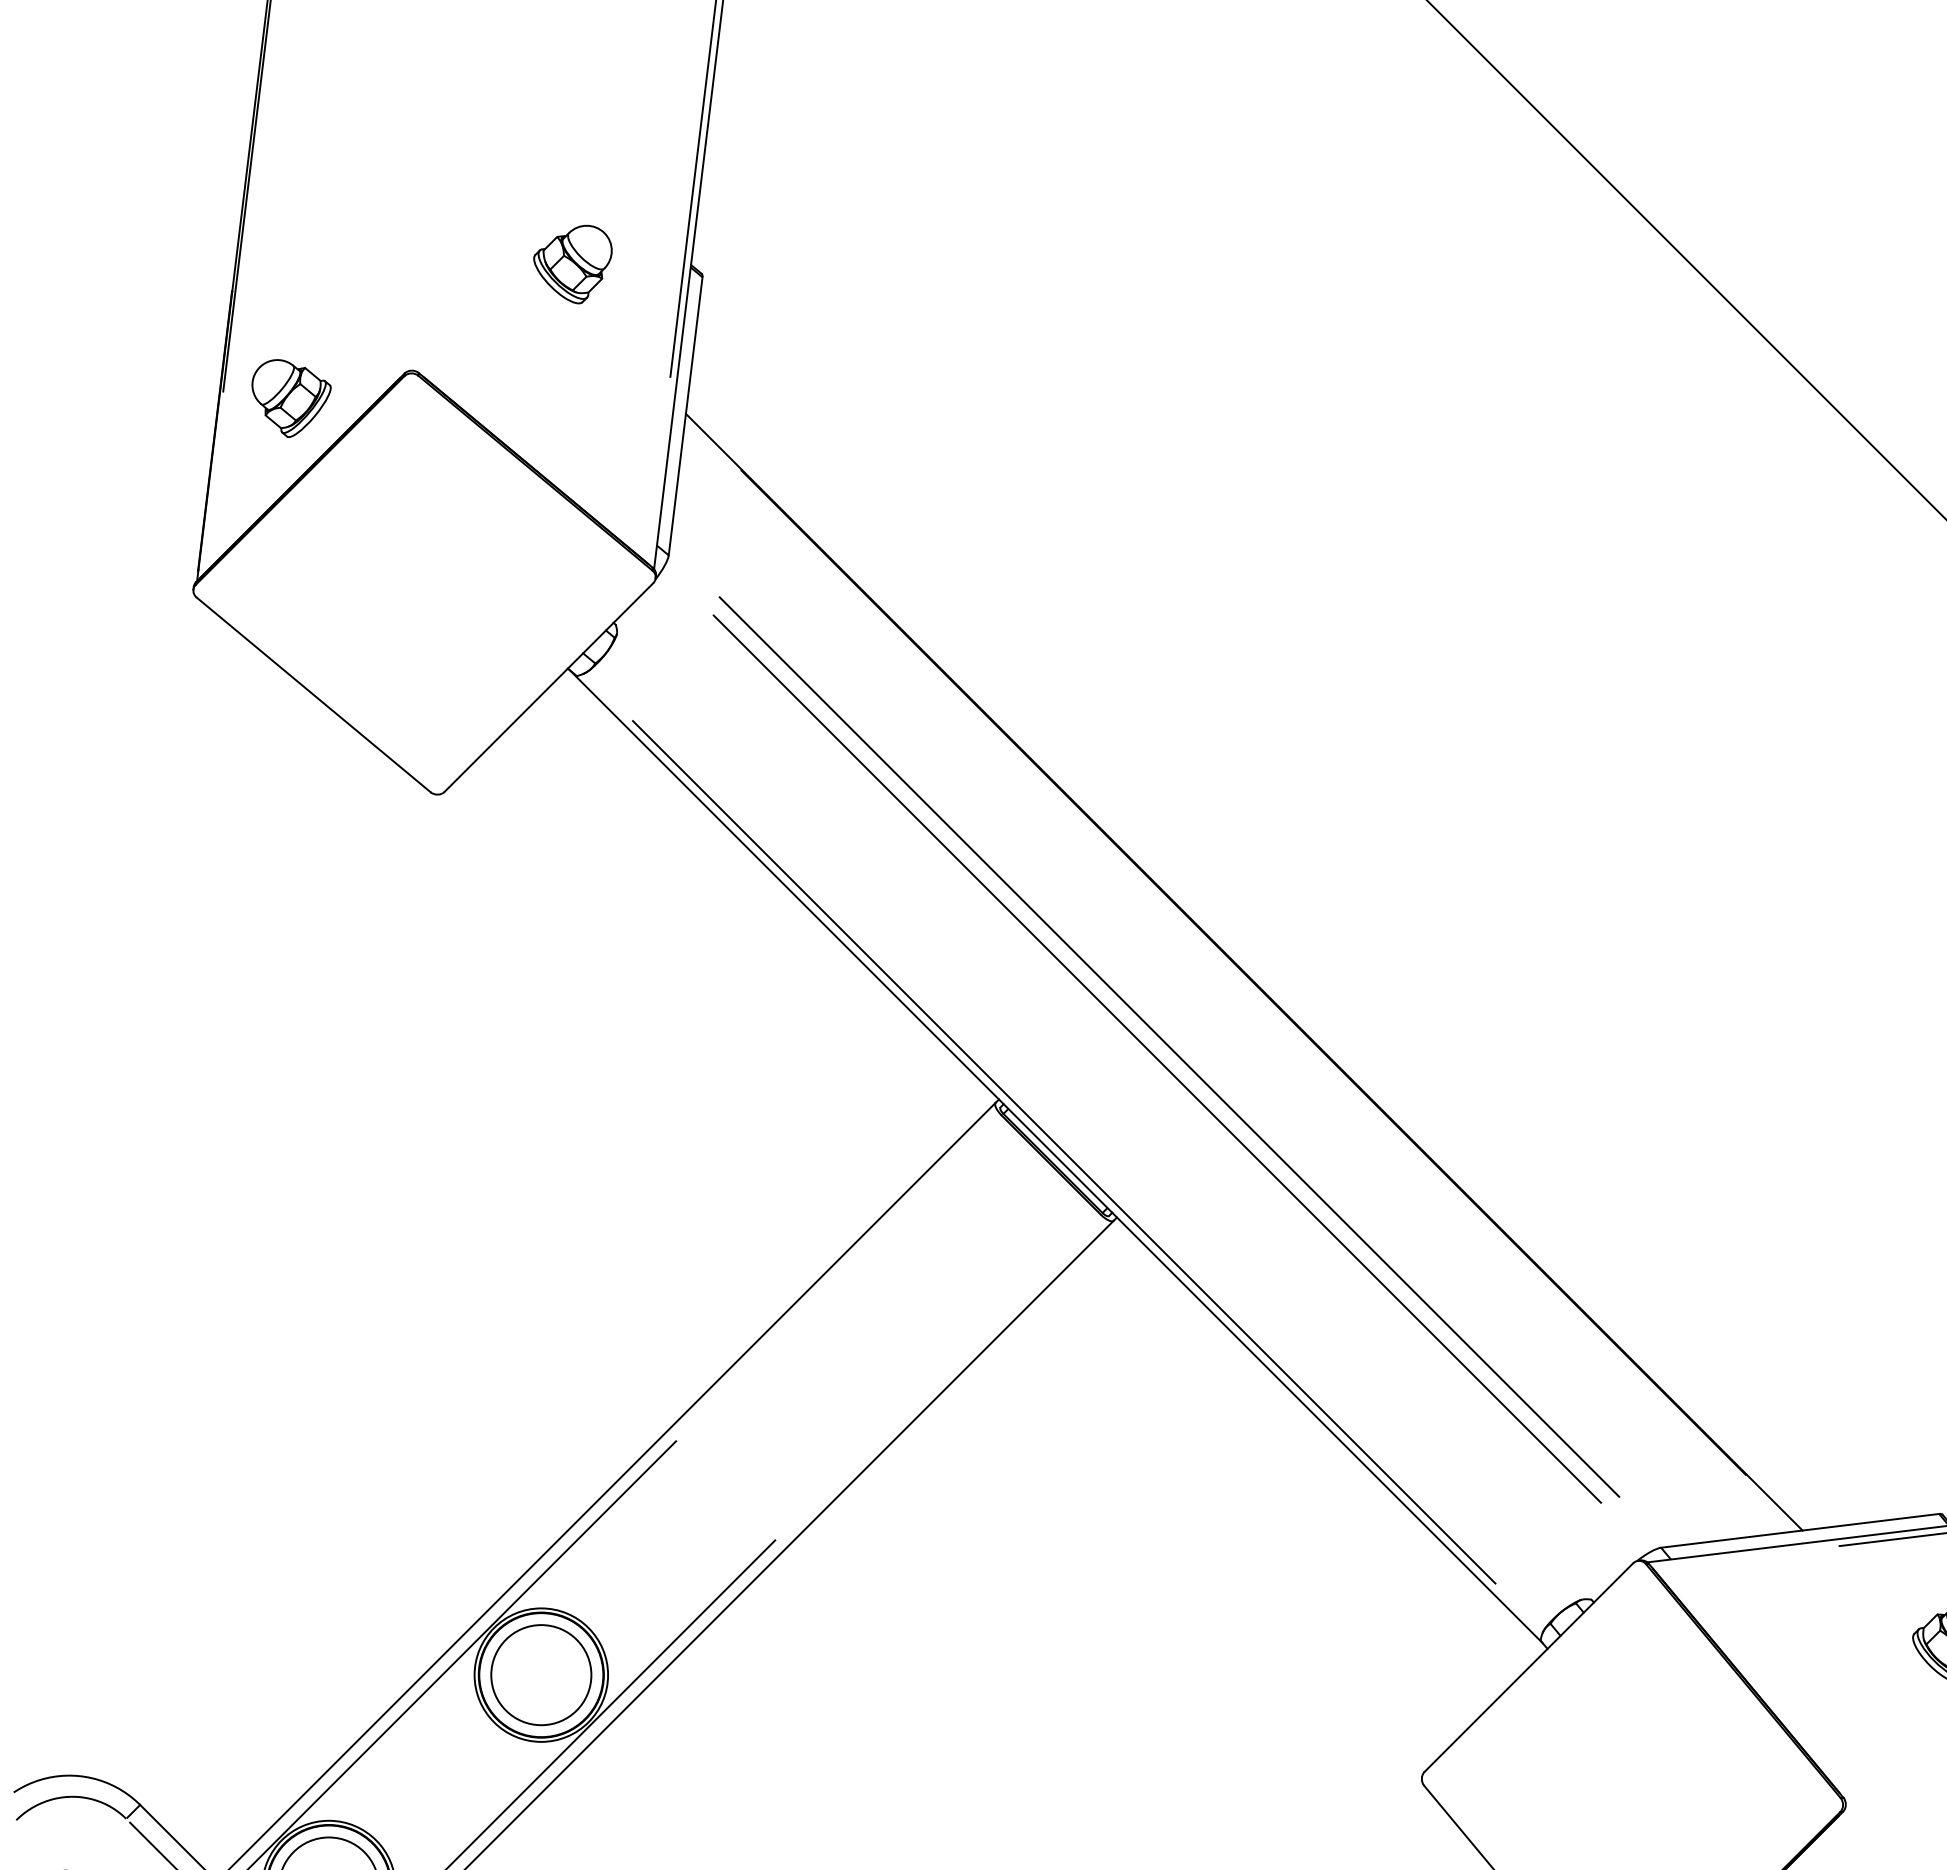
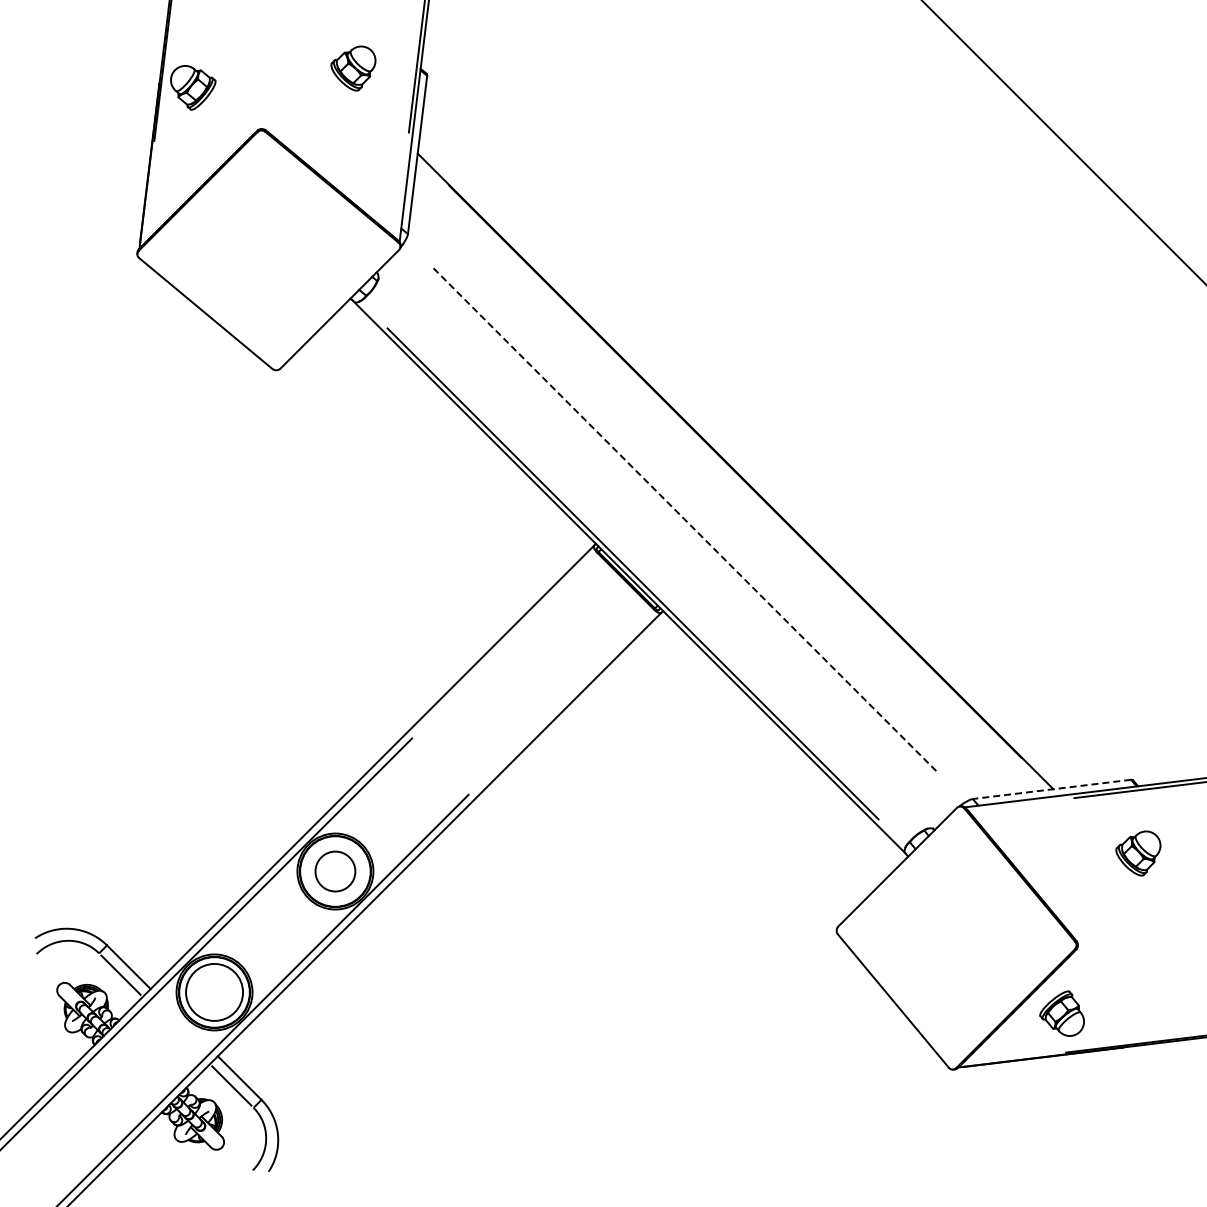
part: (291, 397) -> (193, 87), moved
line: (1168, 1046) -> (692, 513), removed
line: (1158, 1060) -> (686, 521), solid -> dashed
line: (1800, 1531) -> (1052, 789), solid -> dashed
circle: (539, 1675) -> (334, 871), size x0.7

